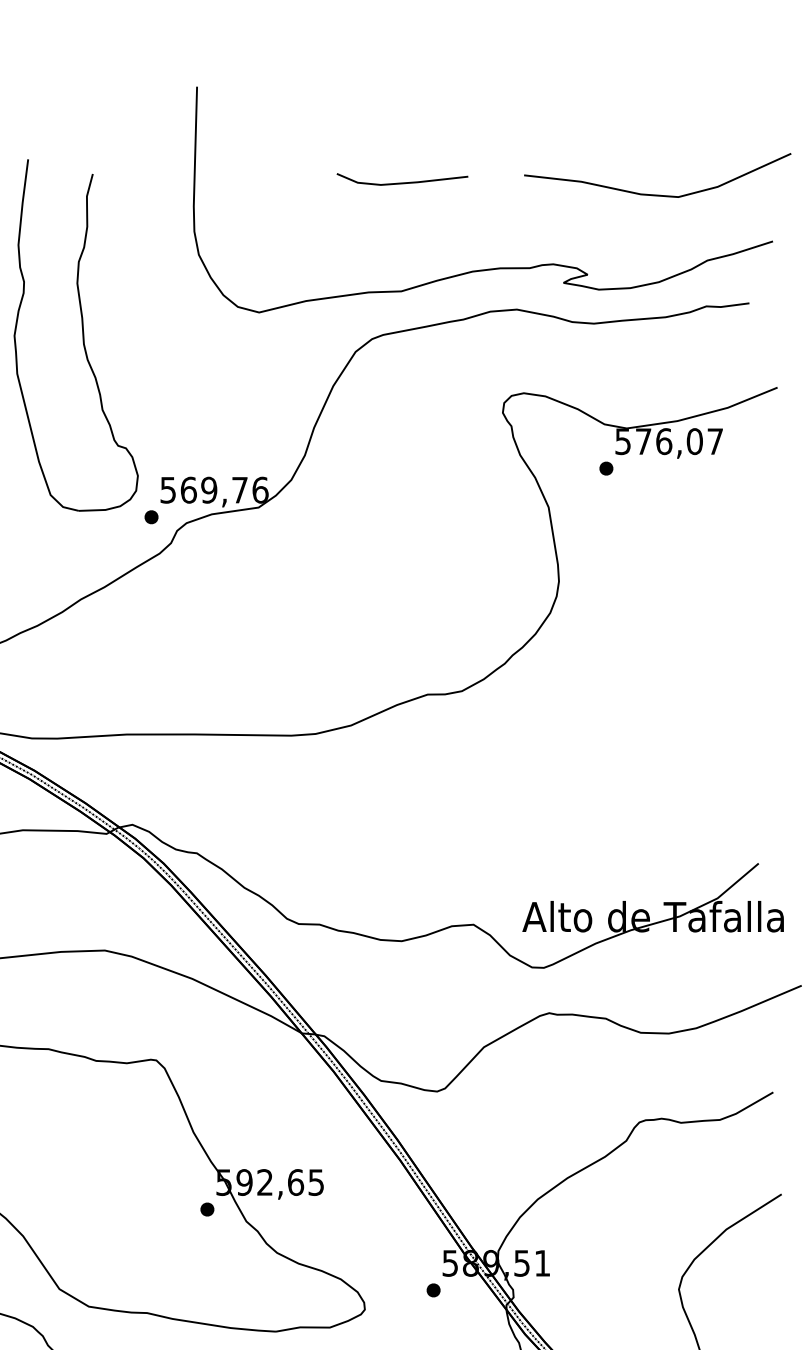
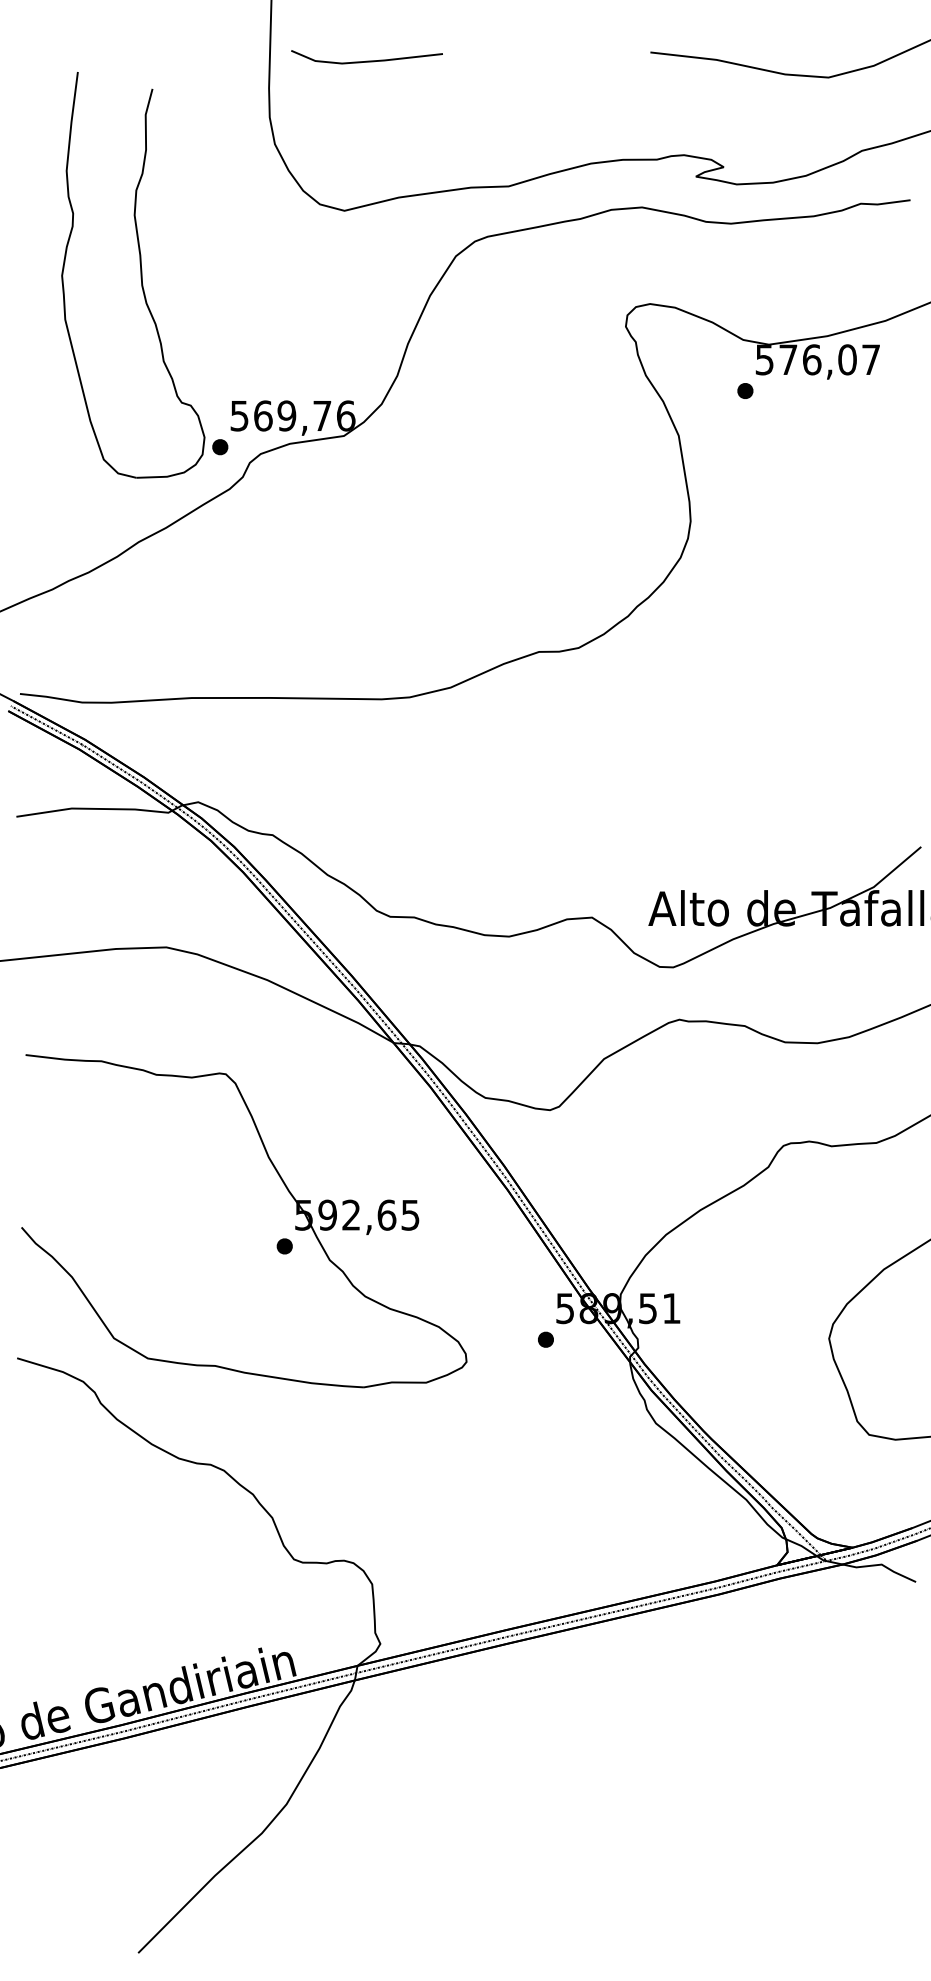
line: (402, 182) -> (366, 60), moved
part: (82, 335) -> (140, 275), moved

